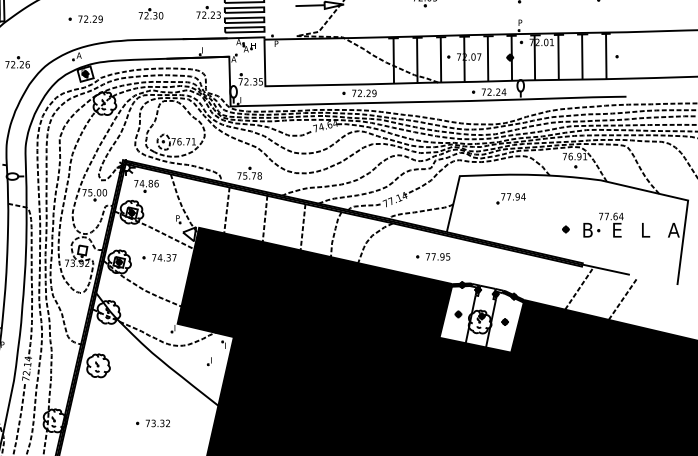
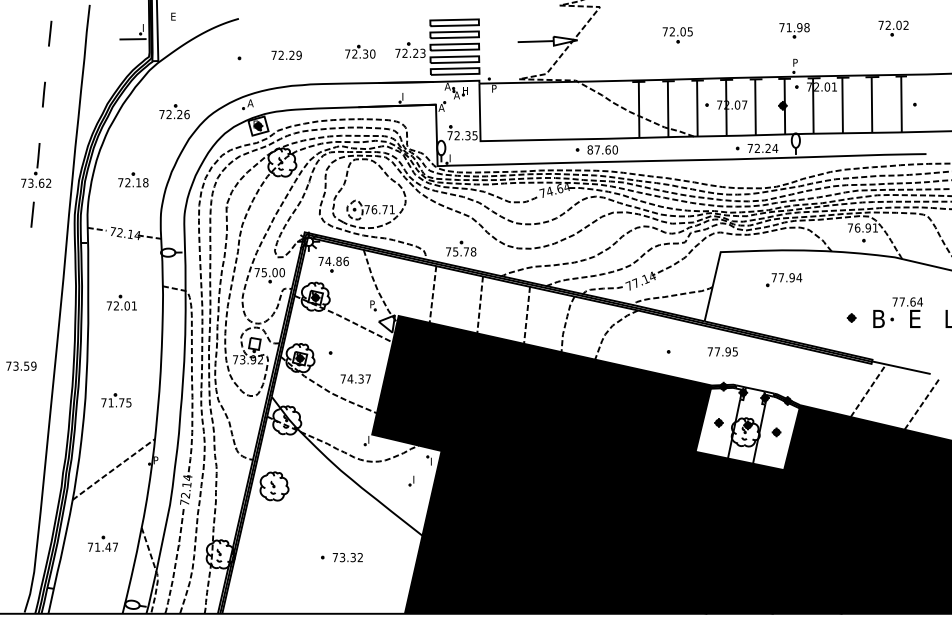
part: (151, 13) -> (360, 51), moved
text: (90, 18) -> (286, 54), moved
text: (364, 93) -> (602, 149), 72.29 -> 87.60
text: (437, 256) -> (722, 351), moved
text: (164, 257) -> (355, 378), moved

